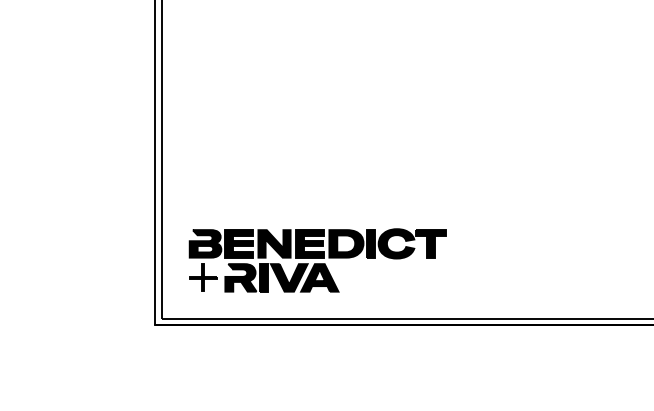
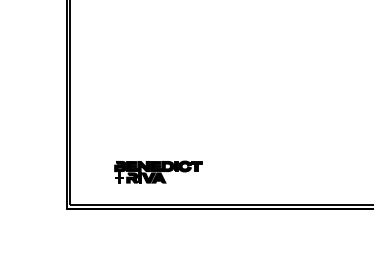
part: (318, 259) -> (158, 171), size x0.6

